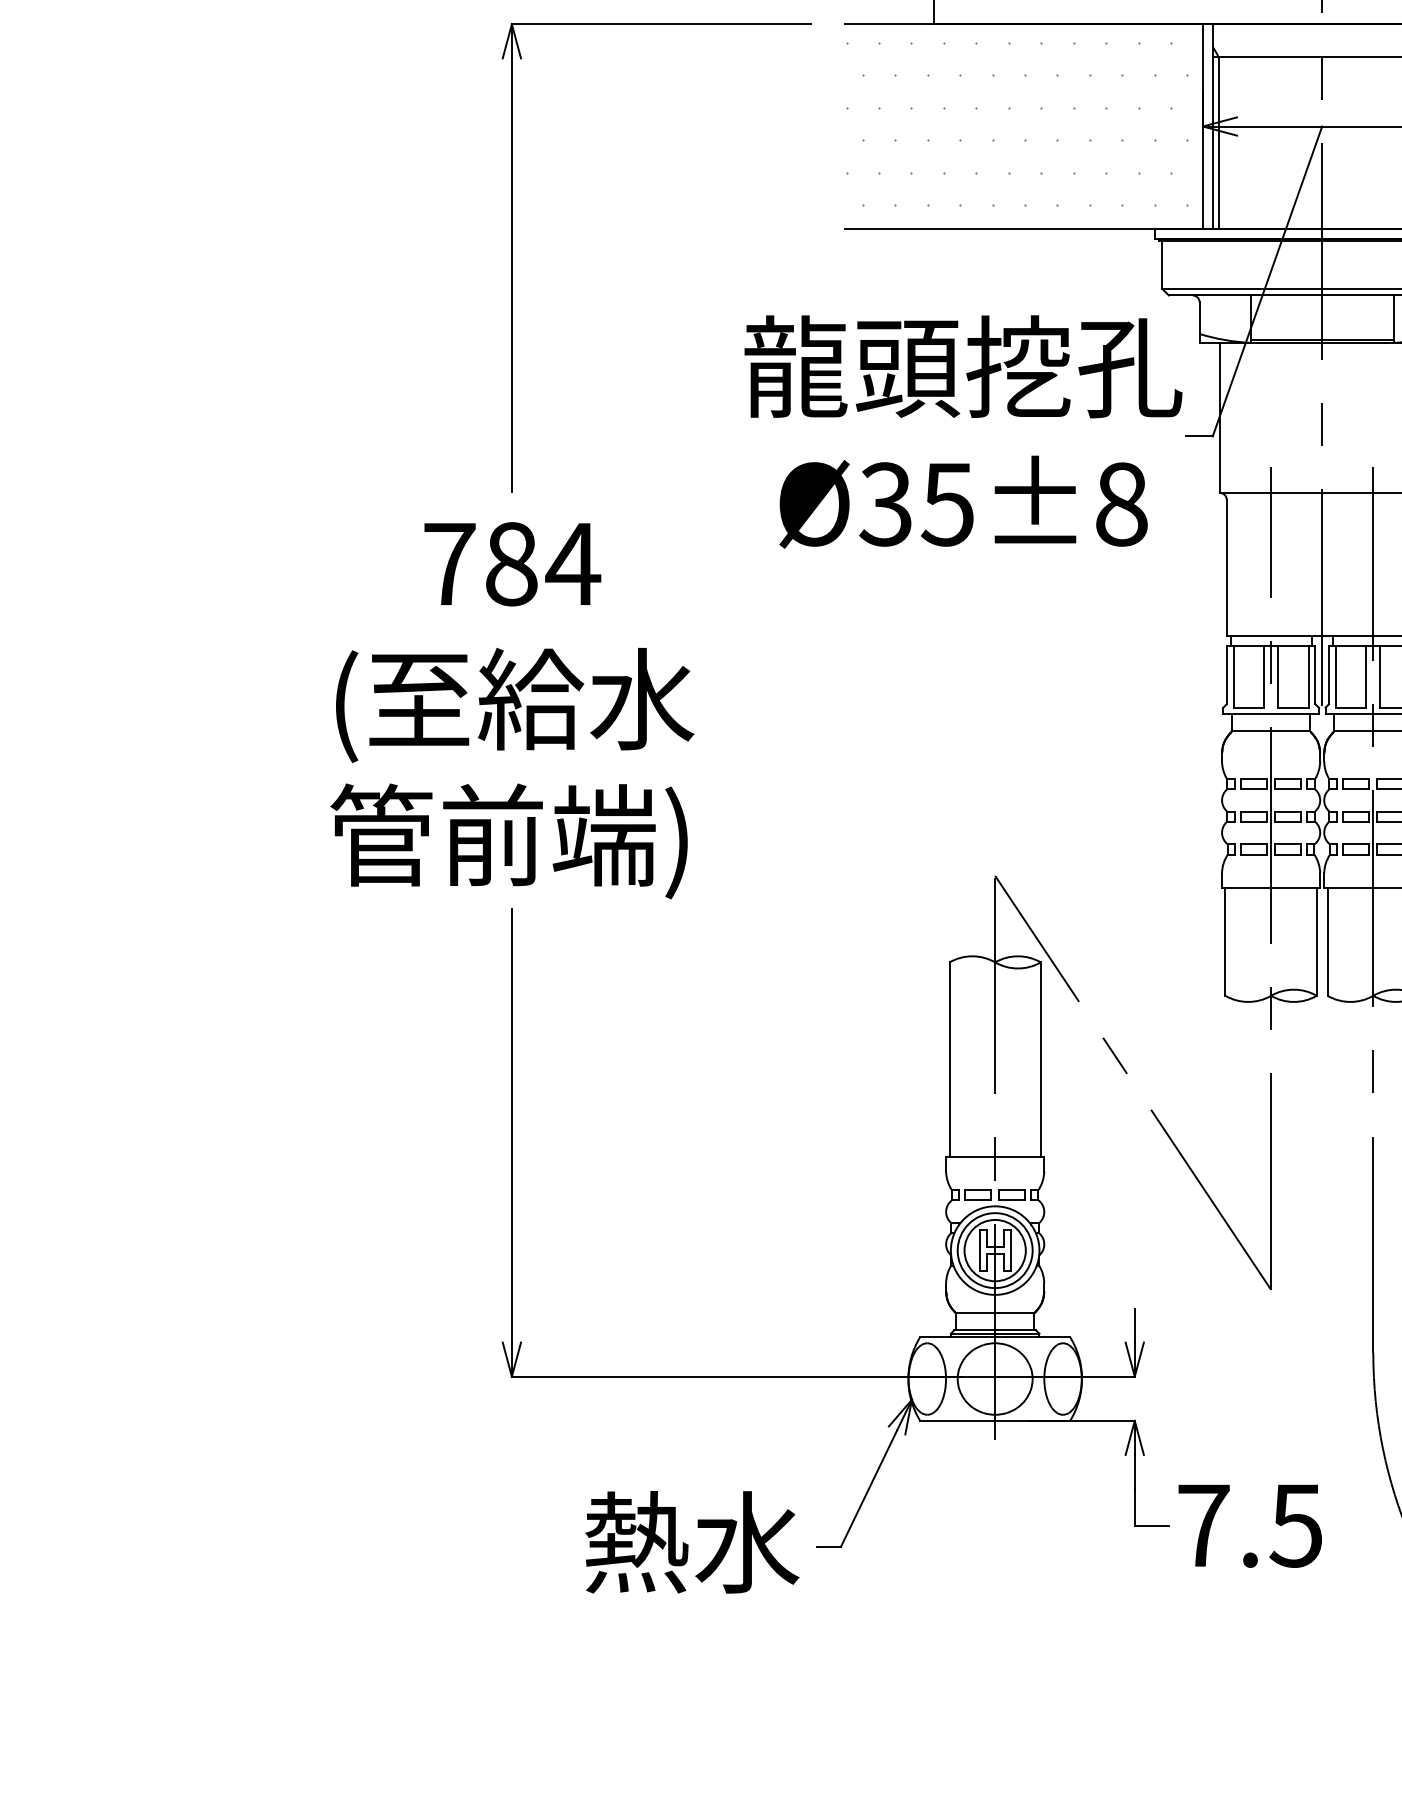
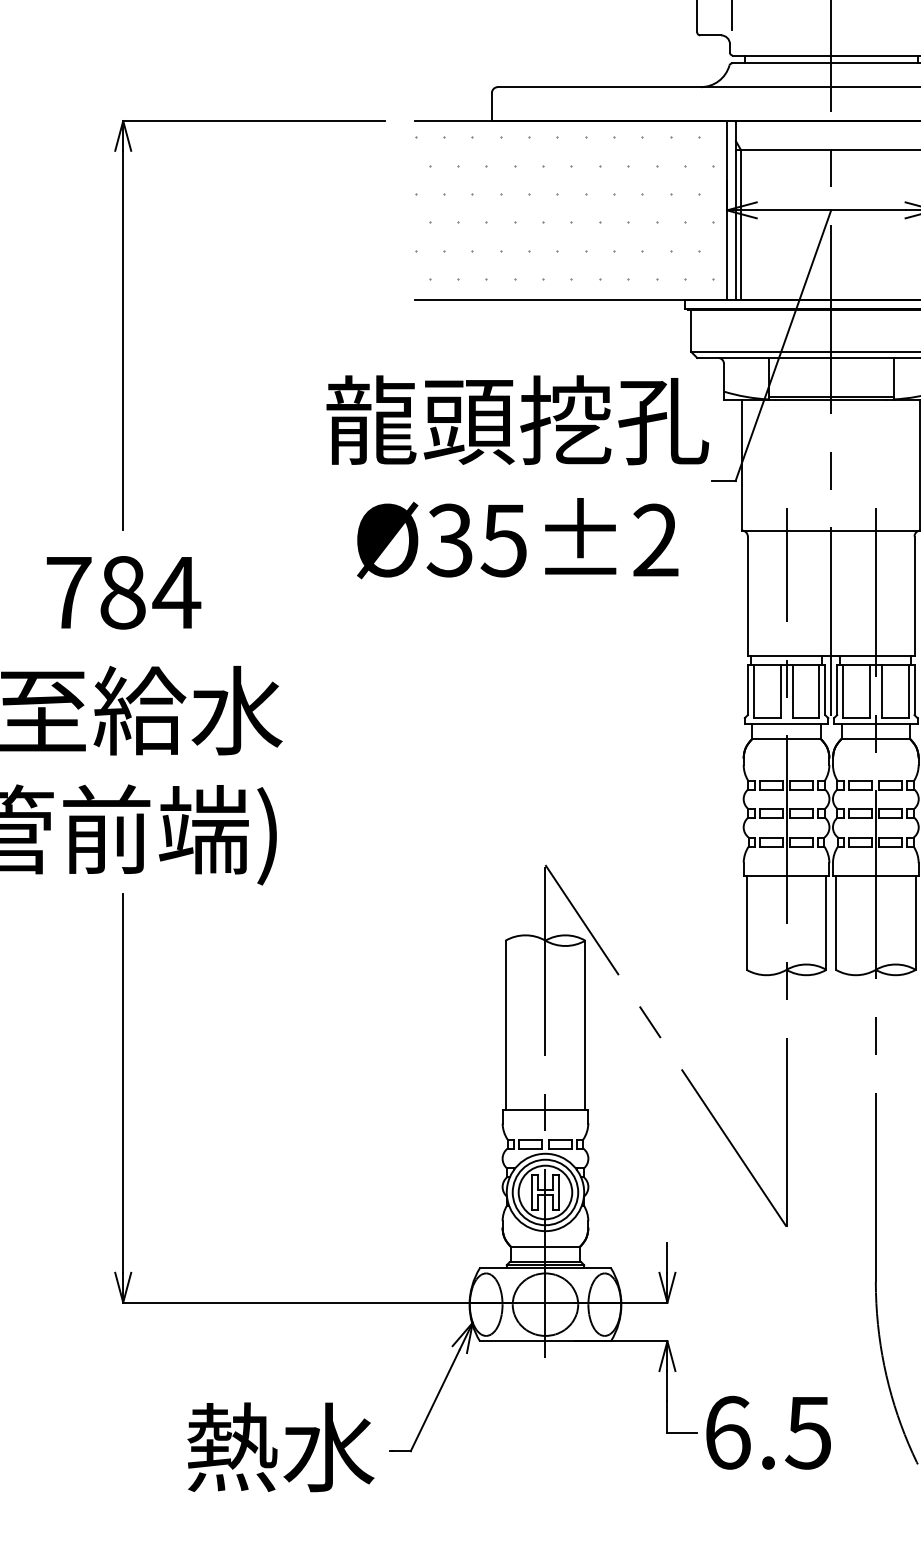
text: (1121, 504) -> (655, 540), 35±8 -> 35±2
text: (1204, 1525) -> (728, 1432), 7.5 -> 6.5

